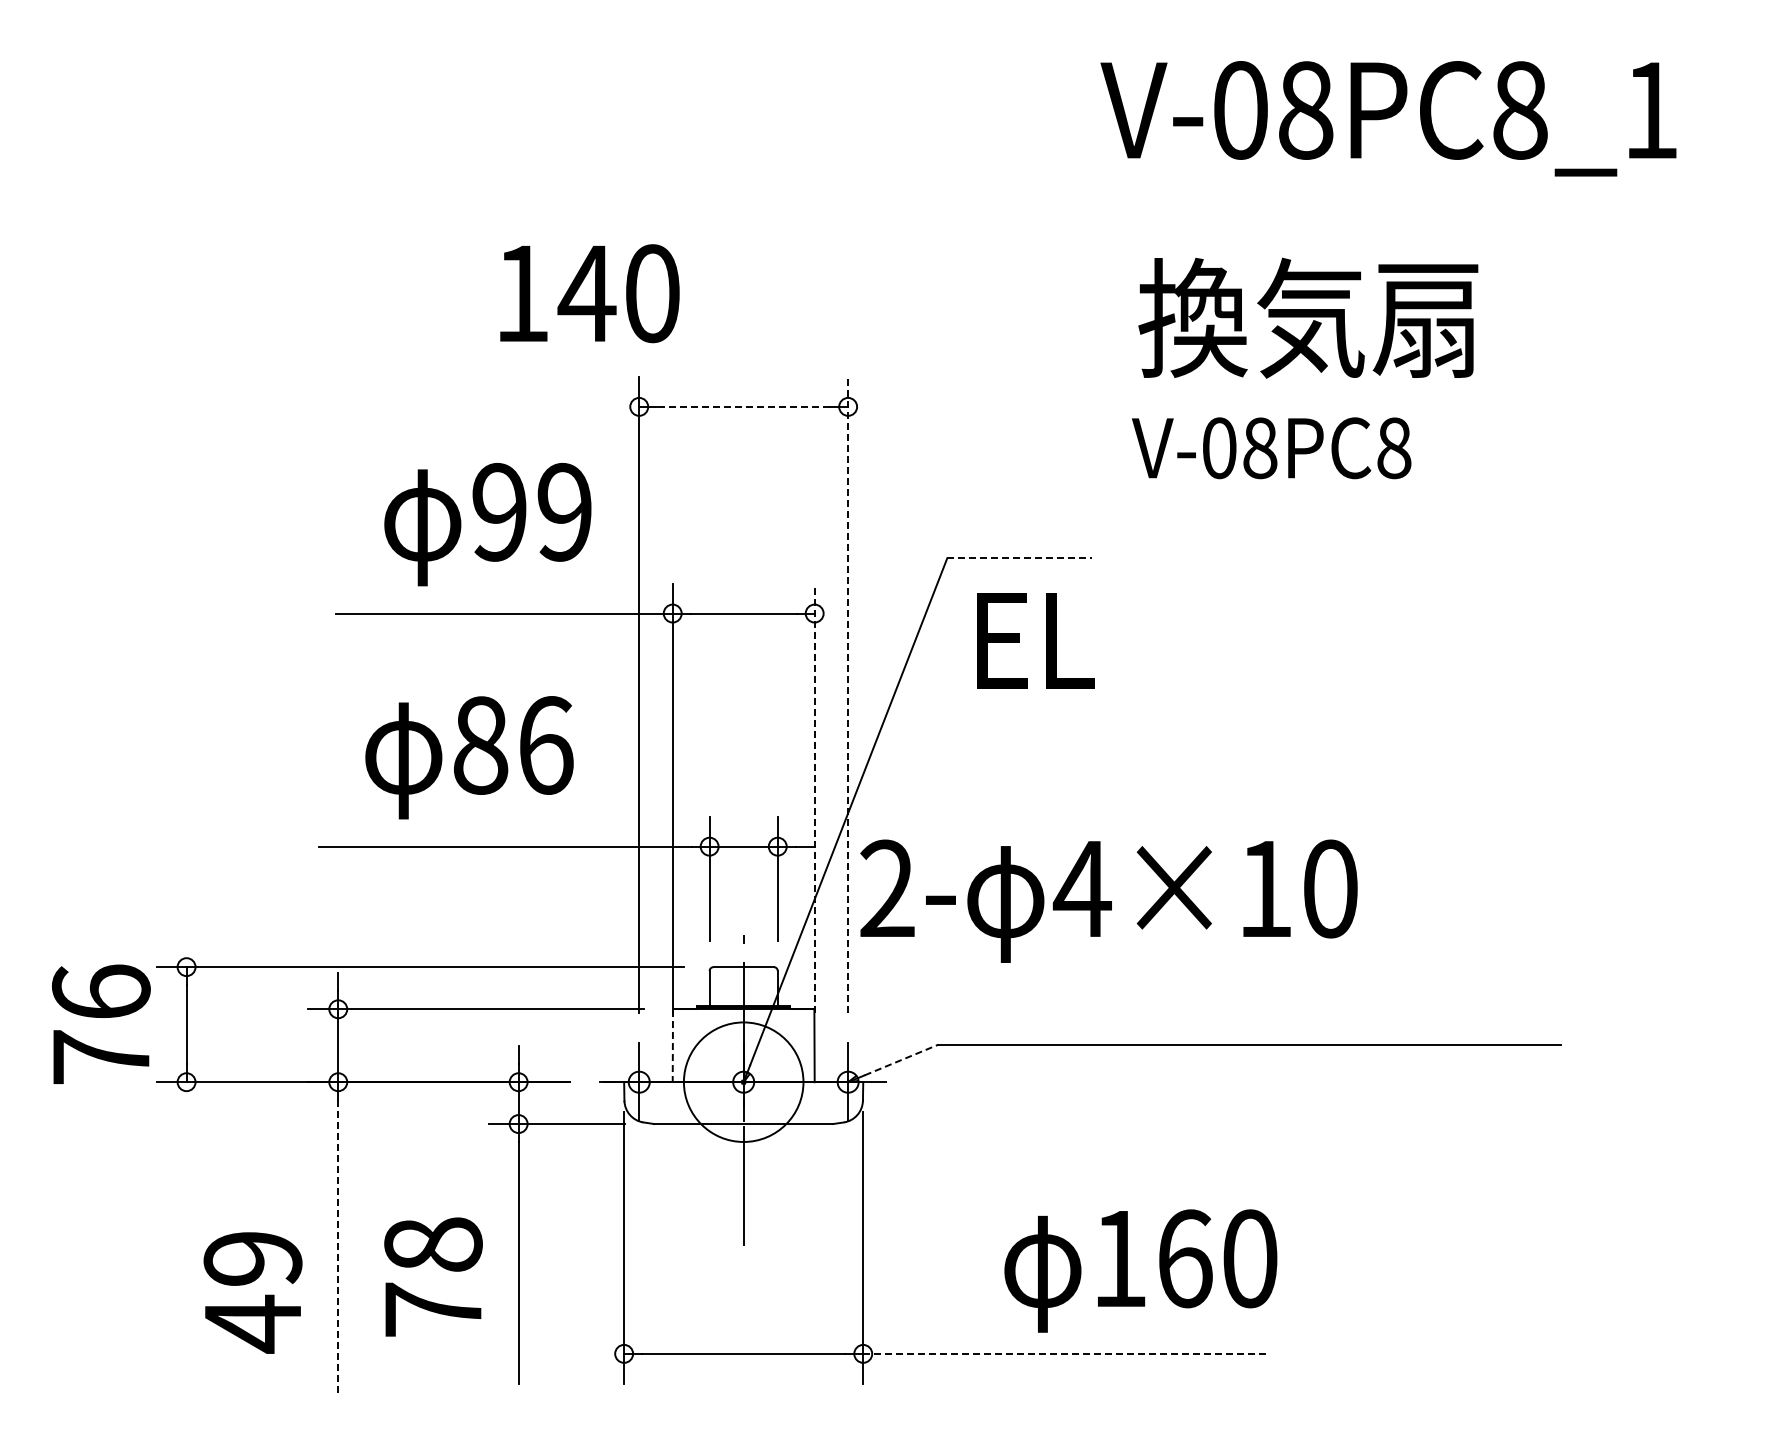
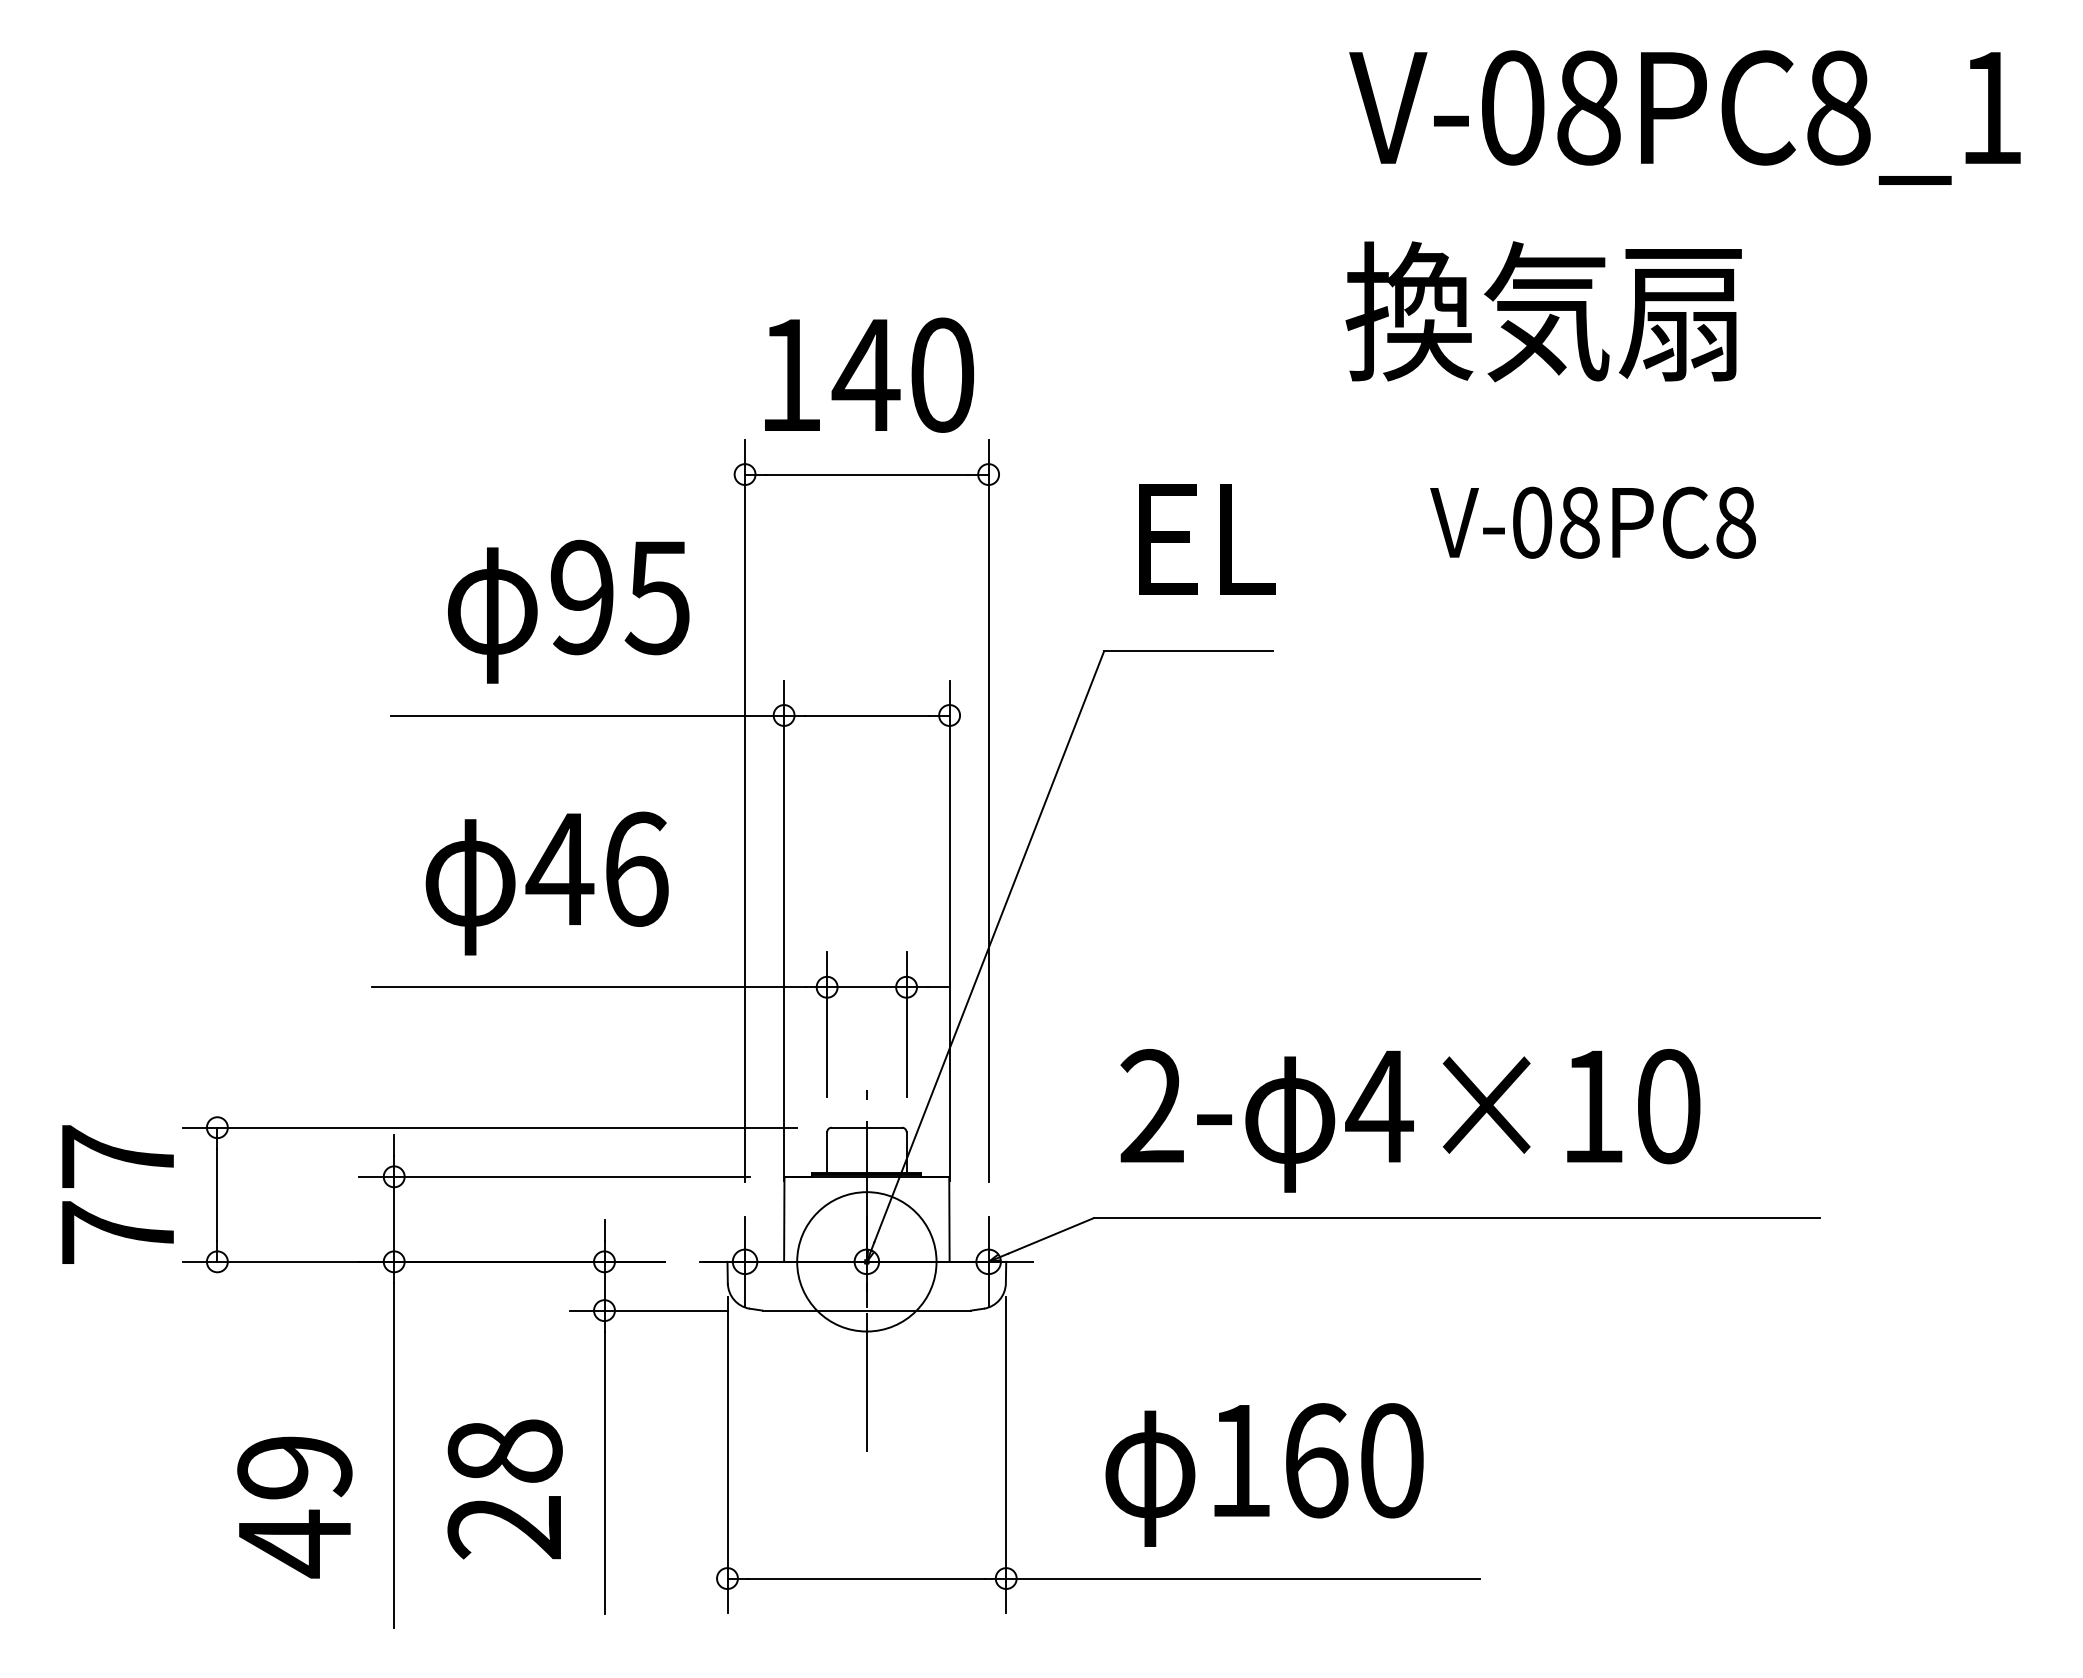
text: (1388, 118) -> (1685, 117), moved
text: (589, 293) -> (868, 375), moved
text: (1308, 317) -> (1543, 310), moved
line: (743, 406) -> (866, 474), dashed -> solid
text: (1271, 448) -> (1592, 523), moved
text: (563, 511) -> (656, 596), 99 -> 95
line: (1019, 558) -> (1188, 651), dashed -> solid
text: (1035, 640) -> (1207, 539), moved
line: (848, 694) -> (989, 809), dashed -> solid
text: (479, 745) -> (558, 869), 86 -> 46
line: (814, 798) -> (949, 931), dashed -> solid
text: (1108, 900) -> (1409, 1119), moved
text: (101, 991) -> (118, 1156), 76 -> 77
line: (672, 1046) -> (783, 1220), dashed -> solid
line: (901, 1060) -> (1050, 1236), dashed -> solid
line: (338, 1248) -> (394, 1455), dashed -> solid
text: (1140, 1270) -> (1264, 1474), moved
text: (432, 1309) -> (504, 1526), 78 -> 28
line: (1066, 1353) -> (1243, 1578), dashed -> solid

